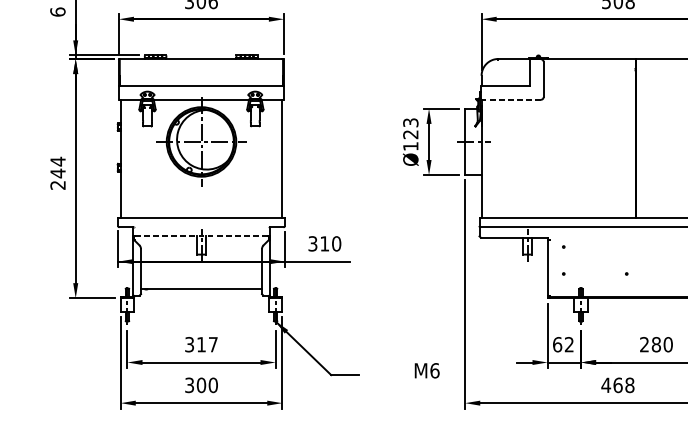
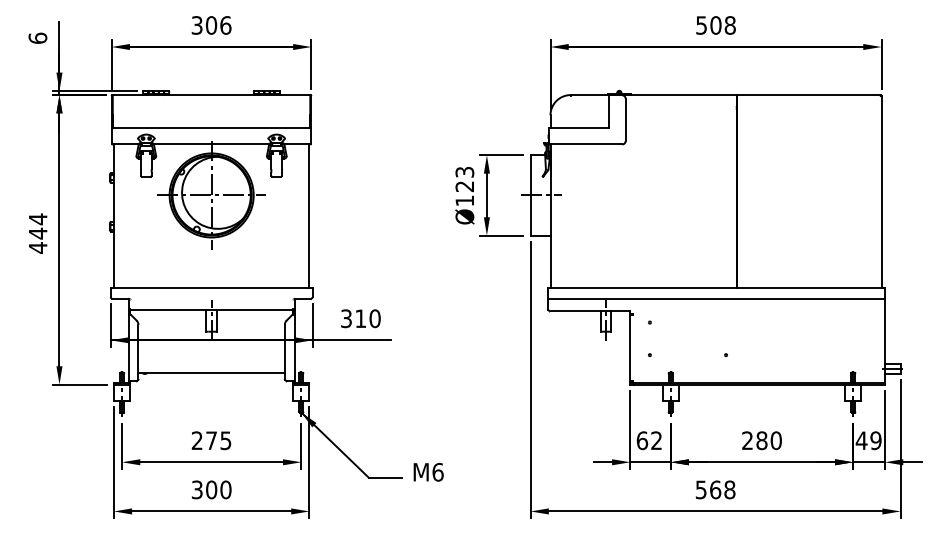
line: (511, 99) -> (586, 144), dashed -> solid
text: (57, 184) -> (37, 247), 244 -> 444
line: (201, 236) -> (211, 309), dashed -> solid
text: (201, 344) -> (211, 440), 317 -> 275
text: (427, 370) -> (428, 471), moved
text: (606, 385) -> (701, 489), 468 -> 568

